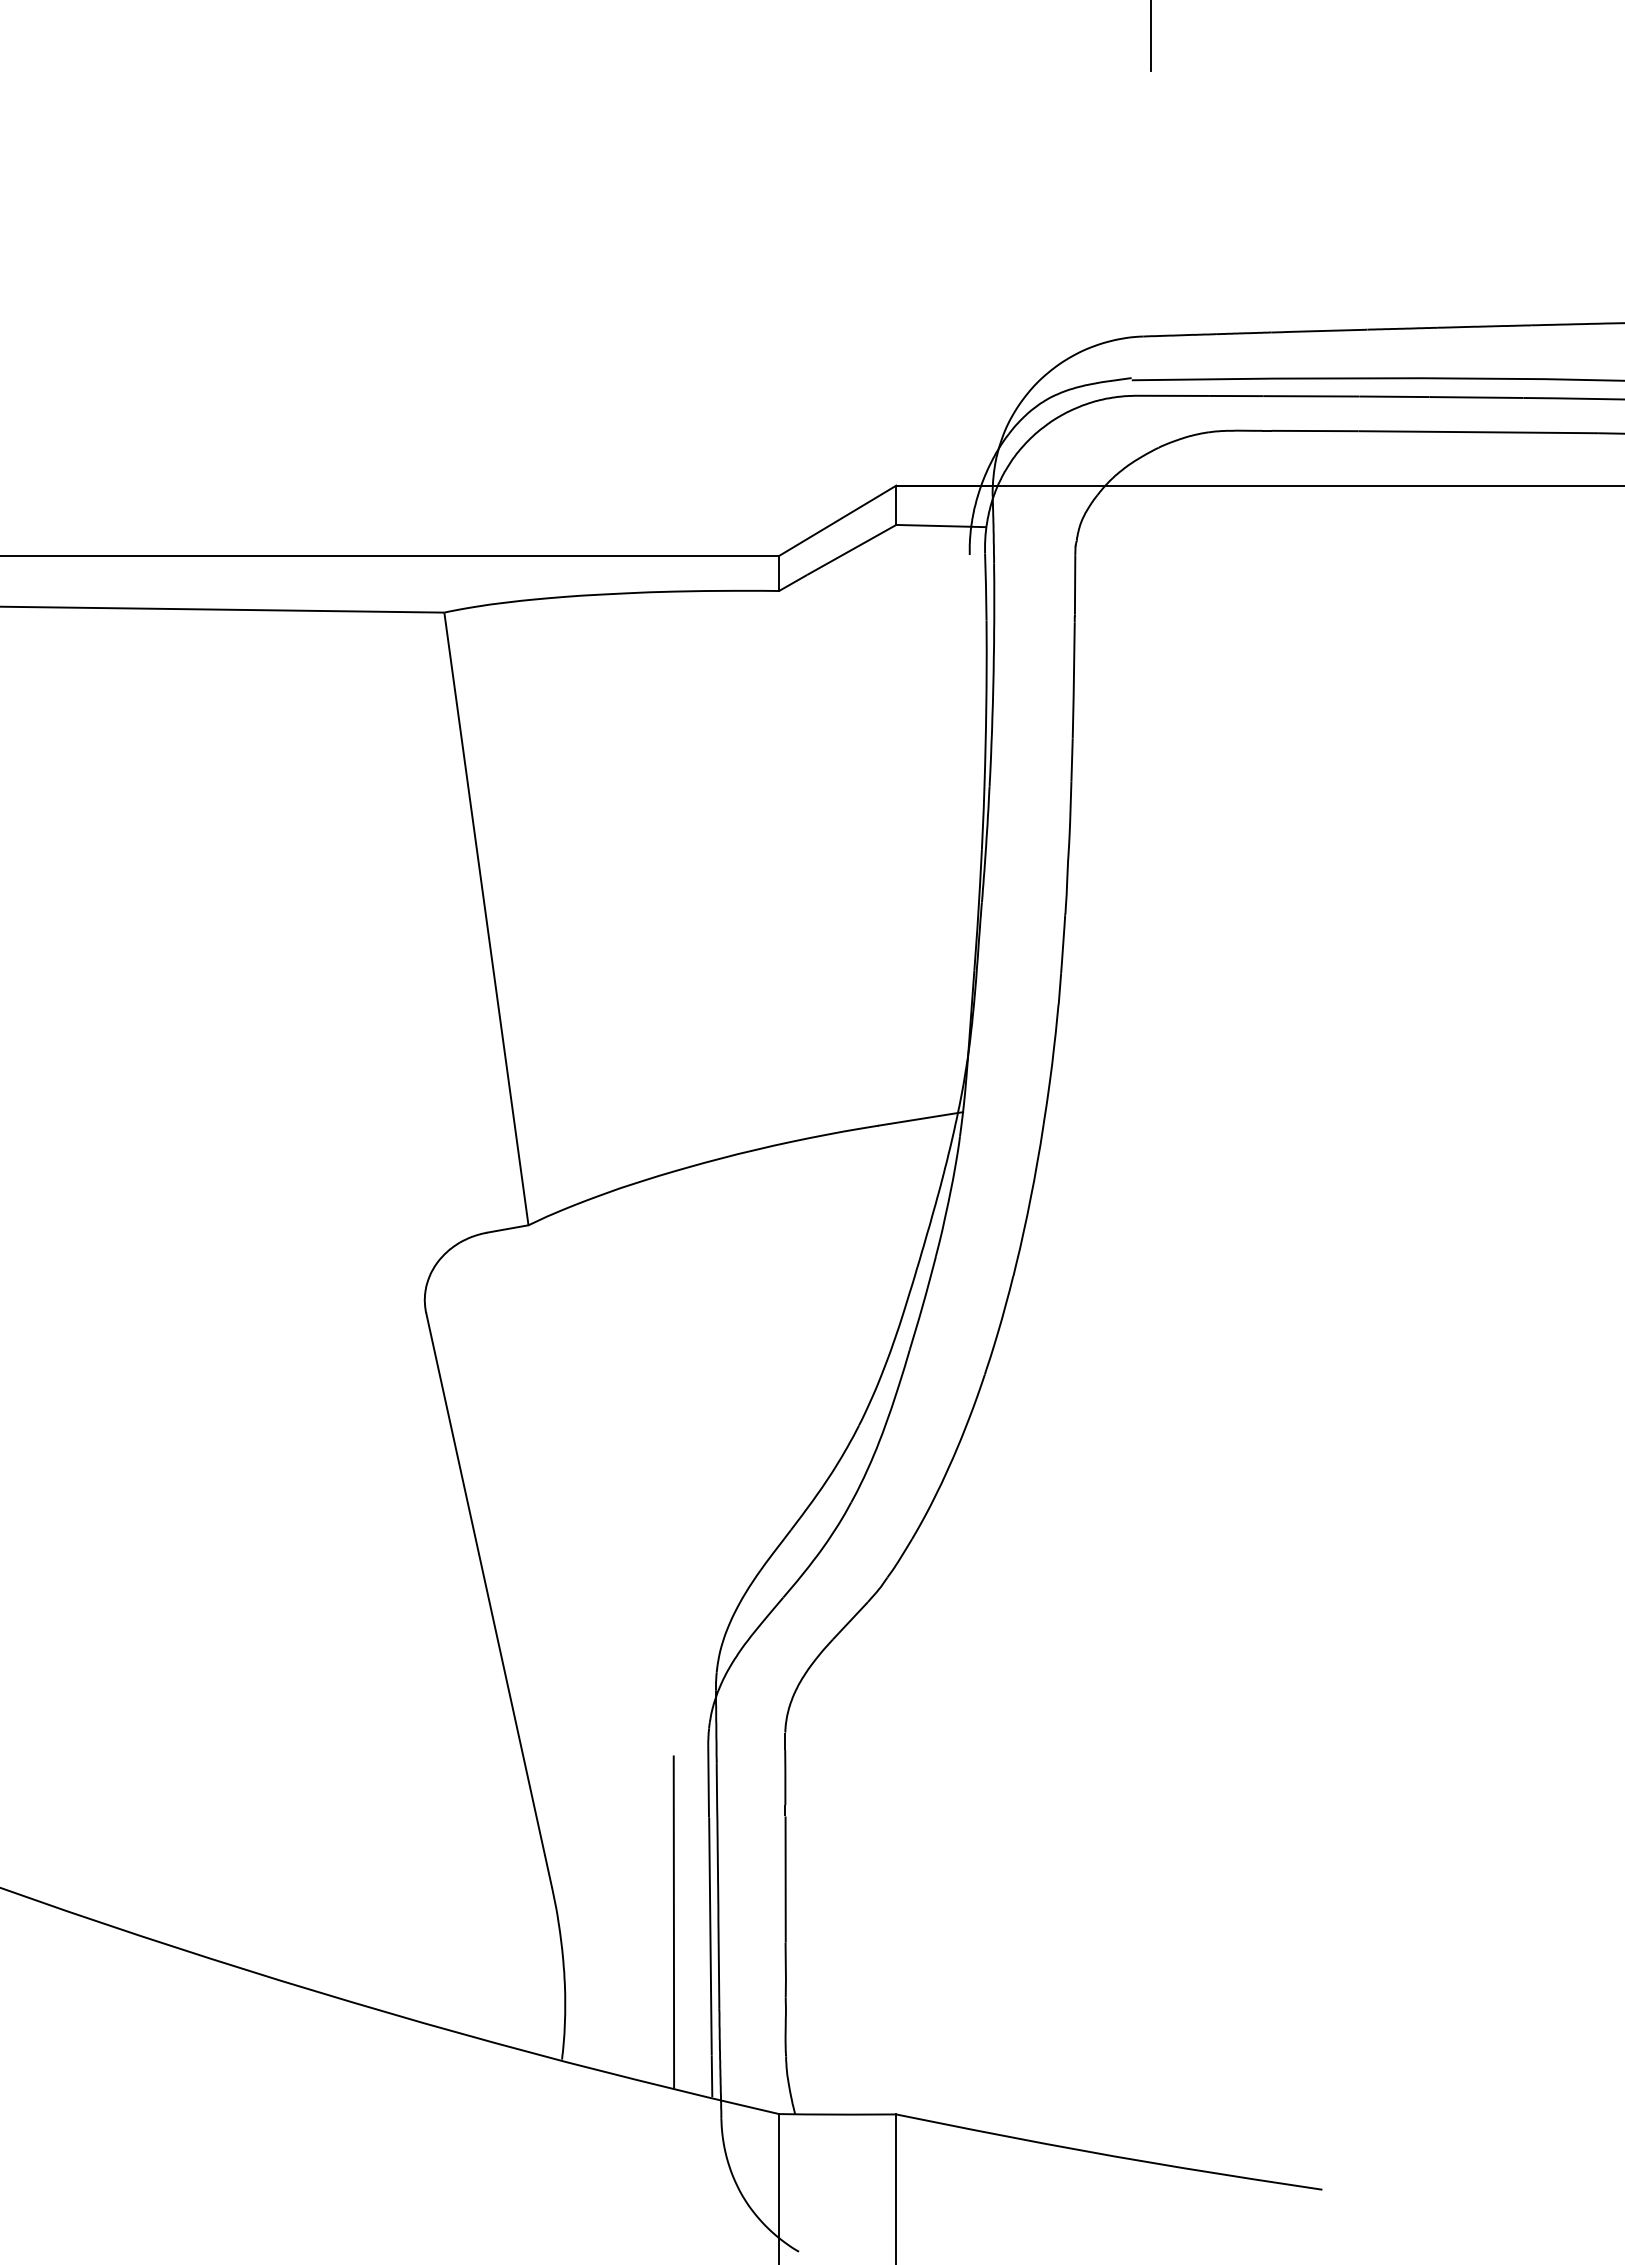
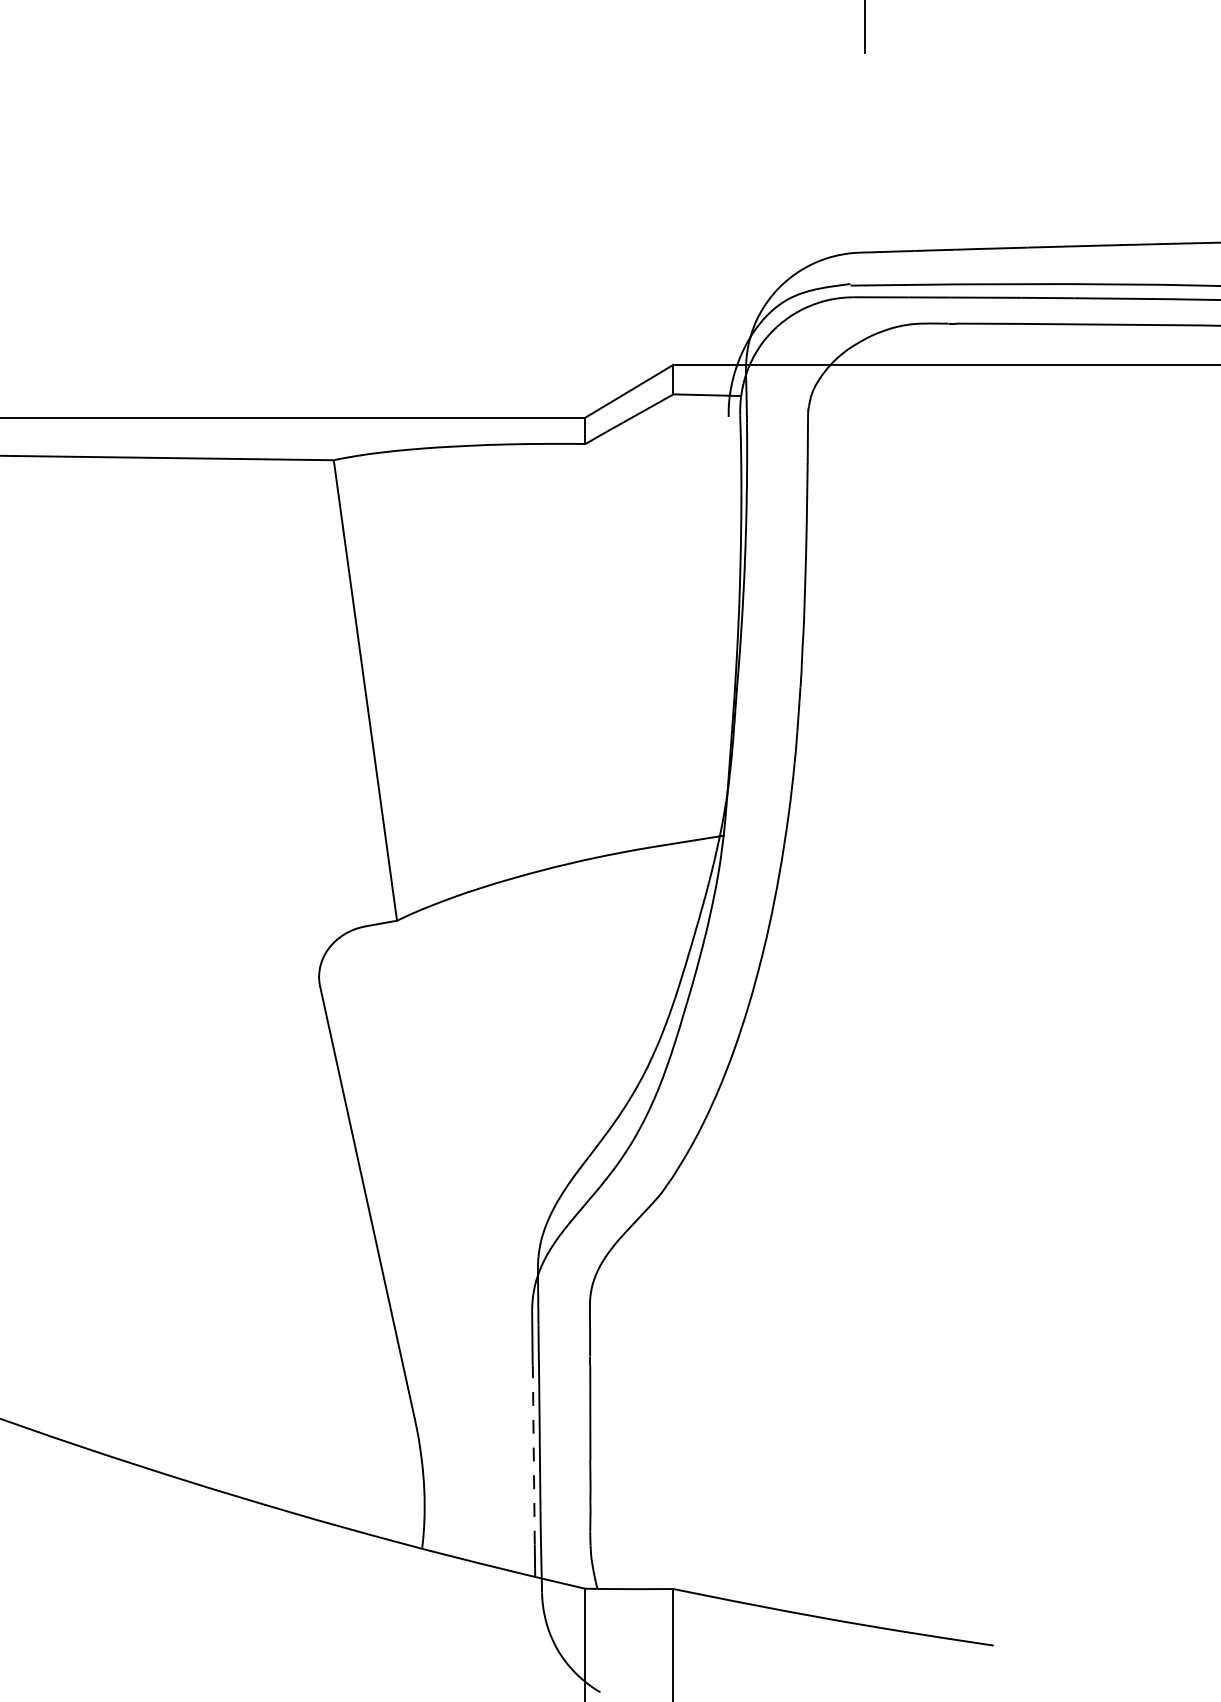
line: (673, 1921) -> (506, 1444), removed
line: (710, 1935) -> (533, 1454), solid -> dashed

